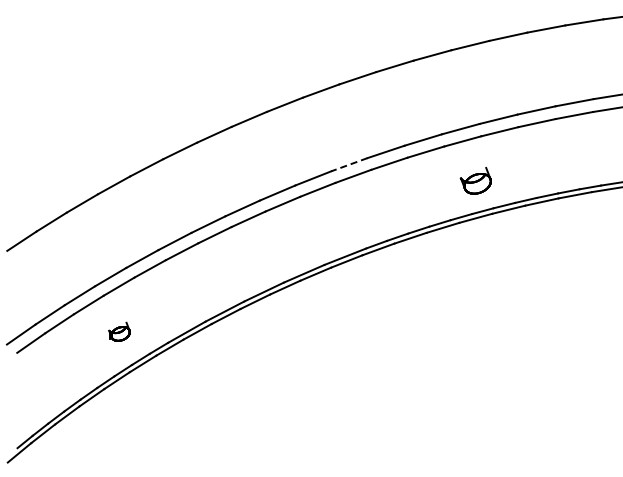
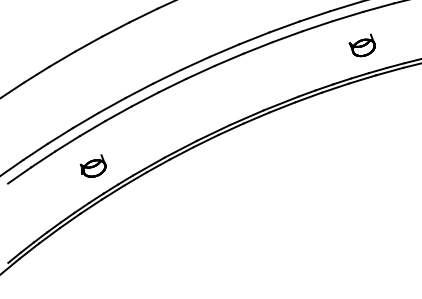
line: (348, 164) -> (283, 26), dashed -> solid
part: (475, 180) -> (361, 45), moved
part: (119, 331) -> (93, 165), size x1.43

